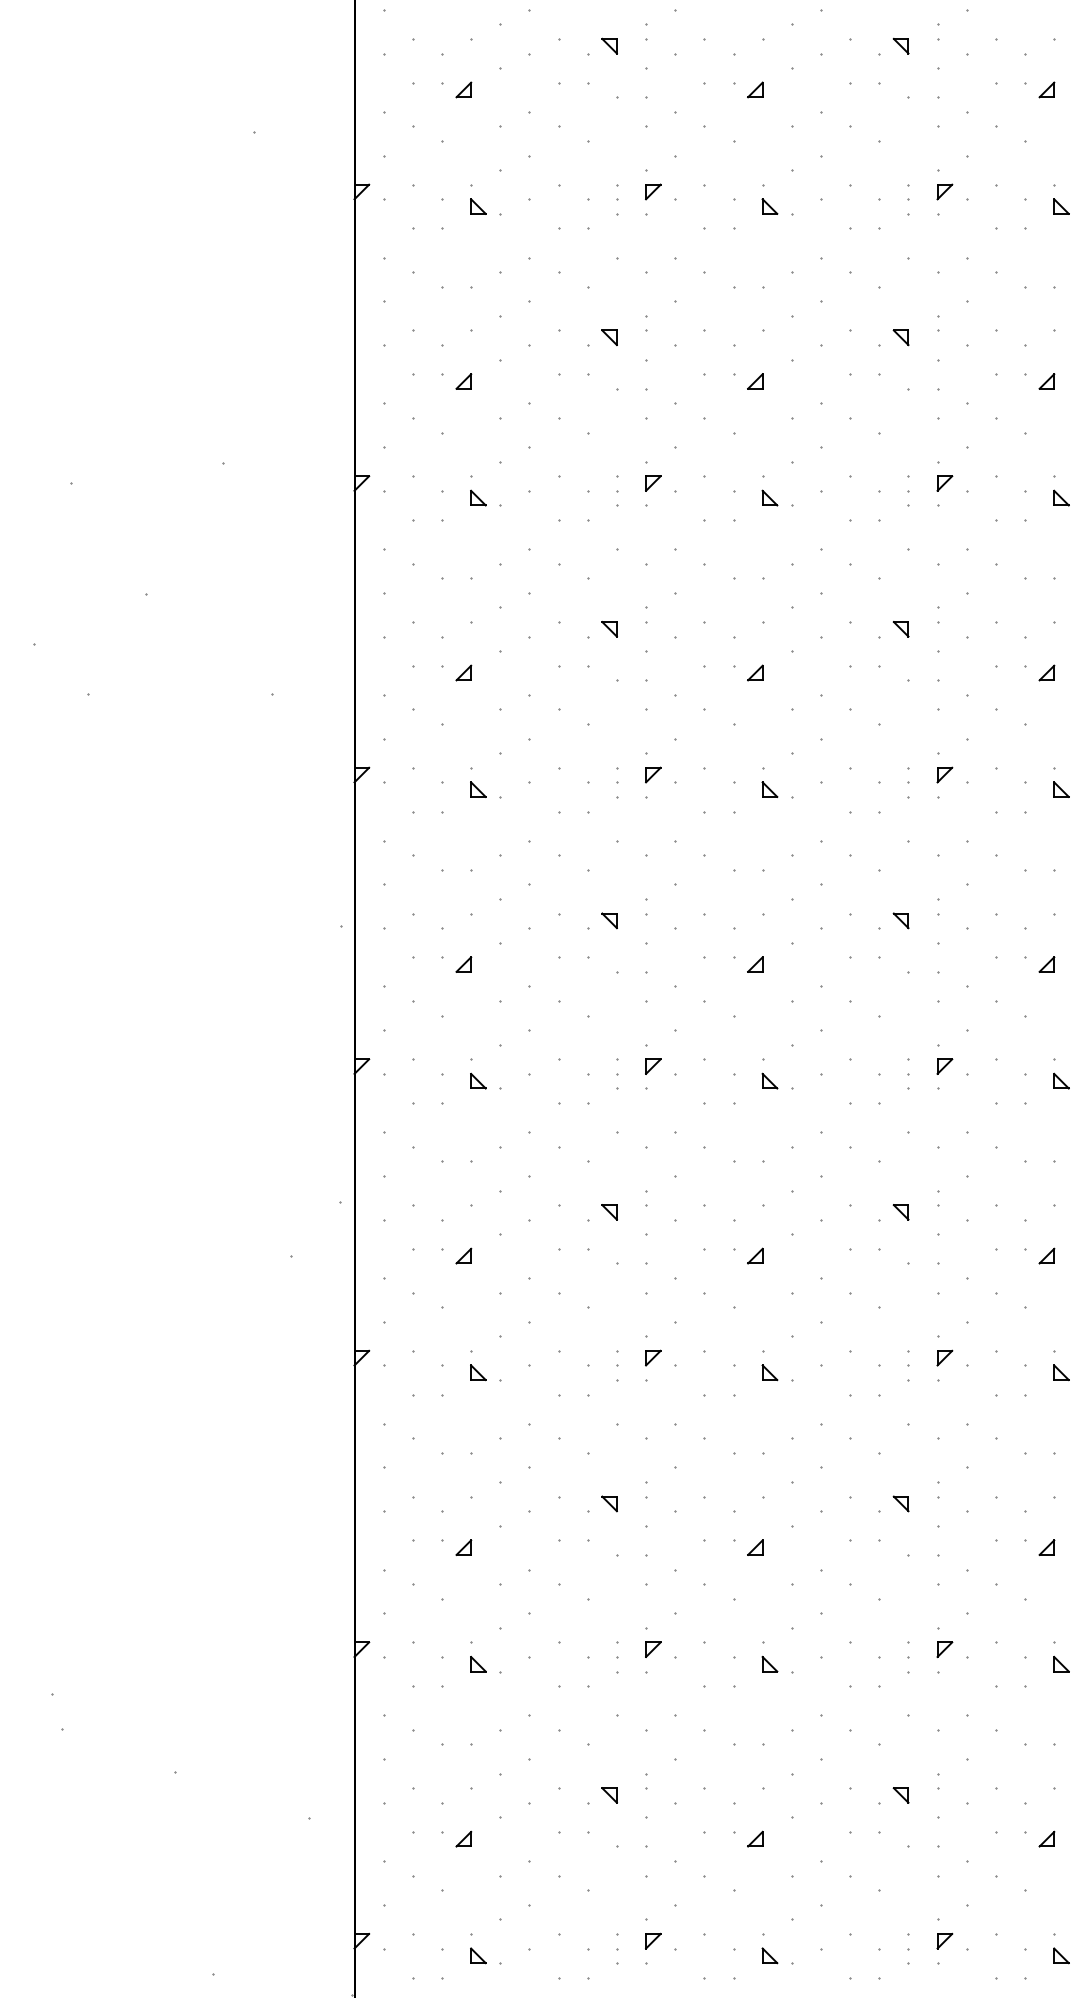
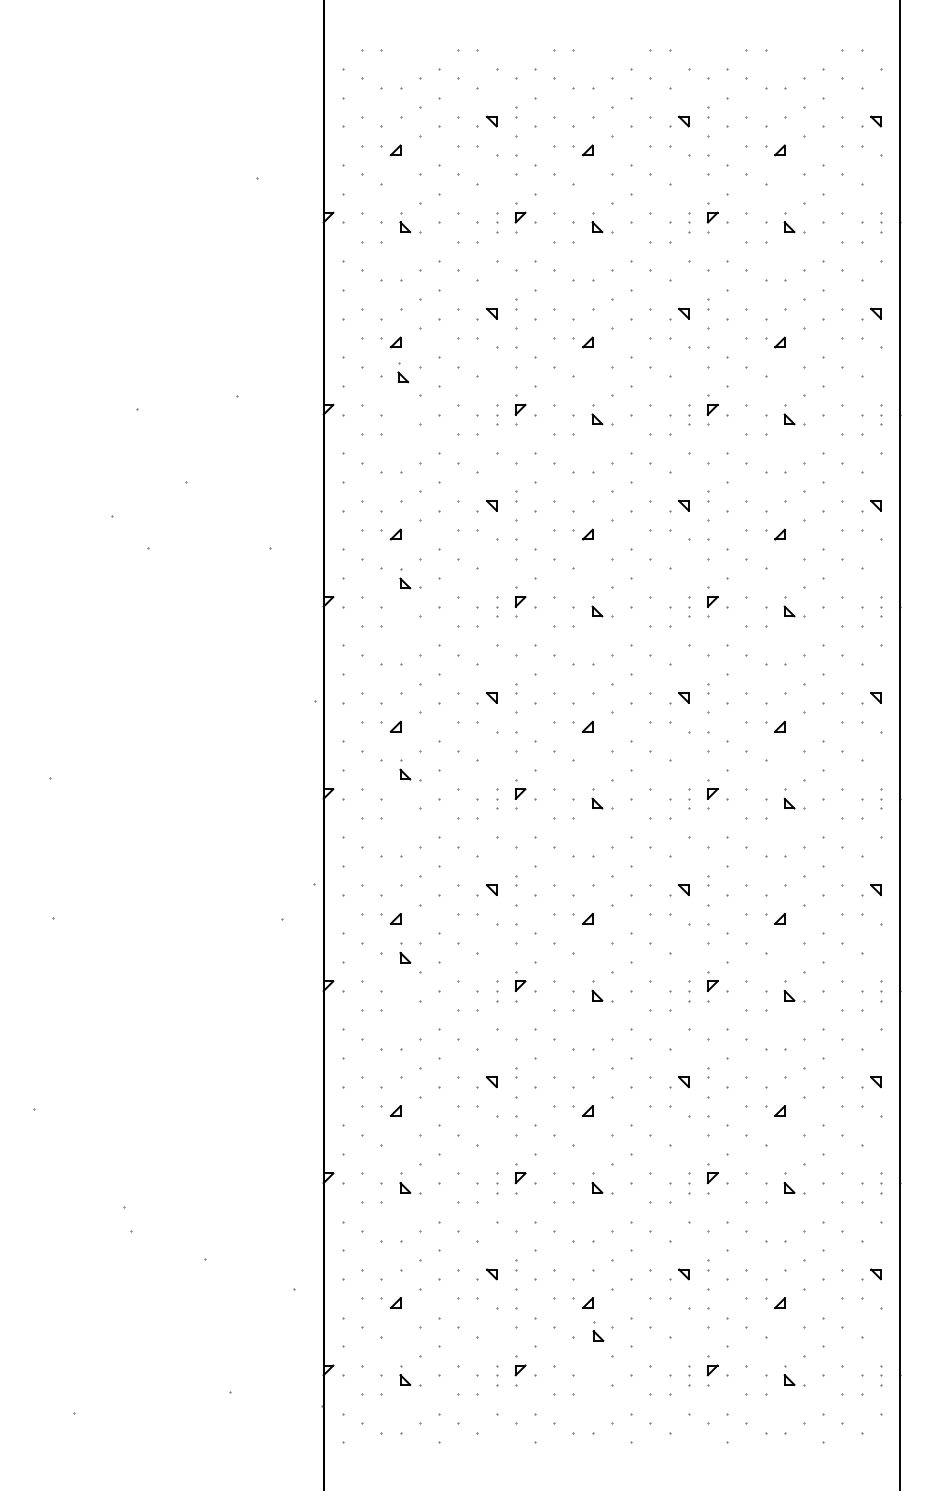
part: (478, 490) -> (403, 372), moved
part: (478, 782) -> (405, 578), moved
part: (478, 1073) -> (405, 769), moved
part: (478, 1364) -> (405, 952), moved
part: (770, 1948) -> (598, 1331), moved

